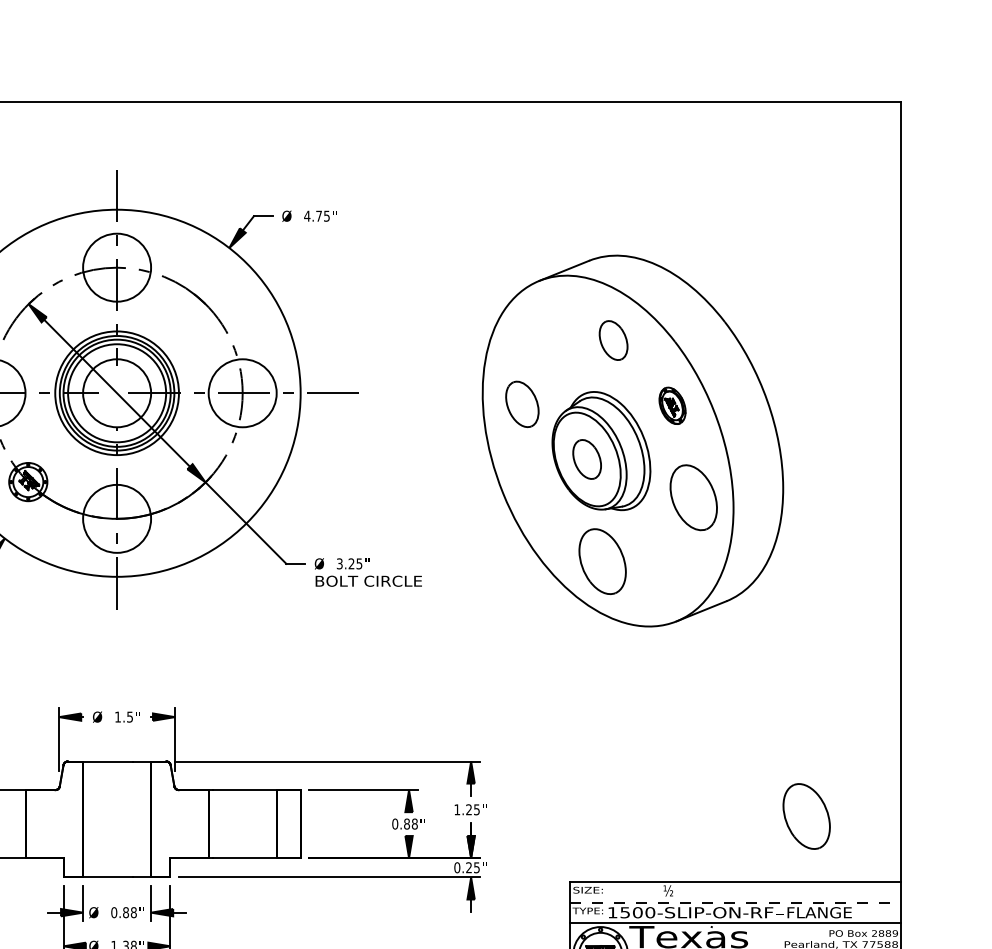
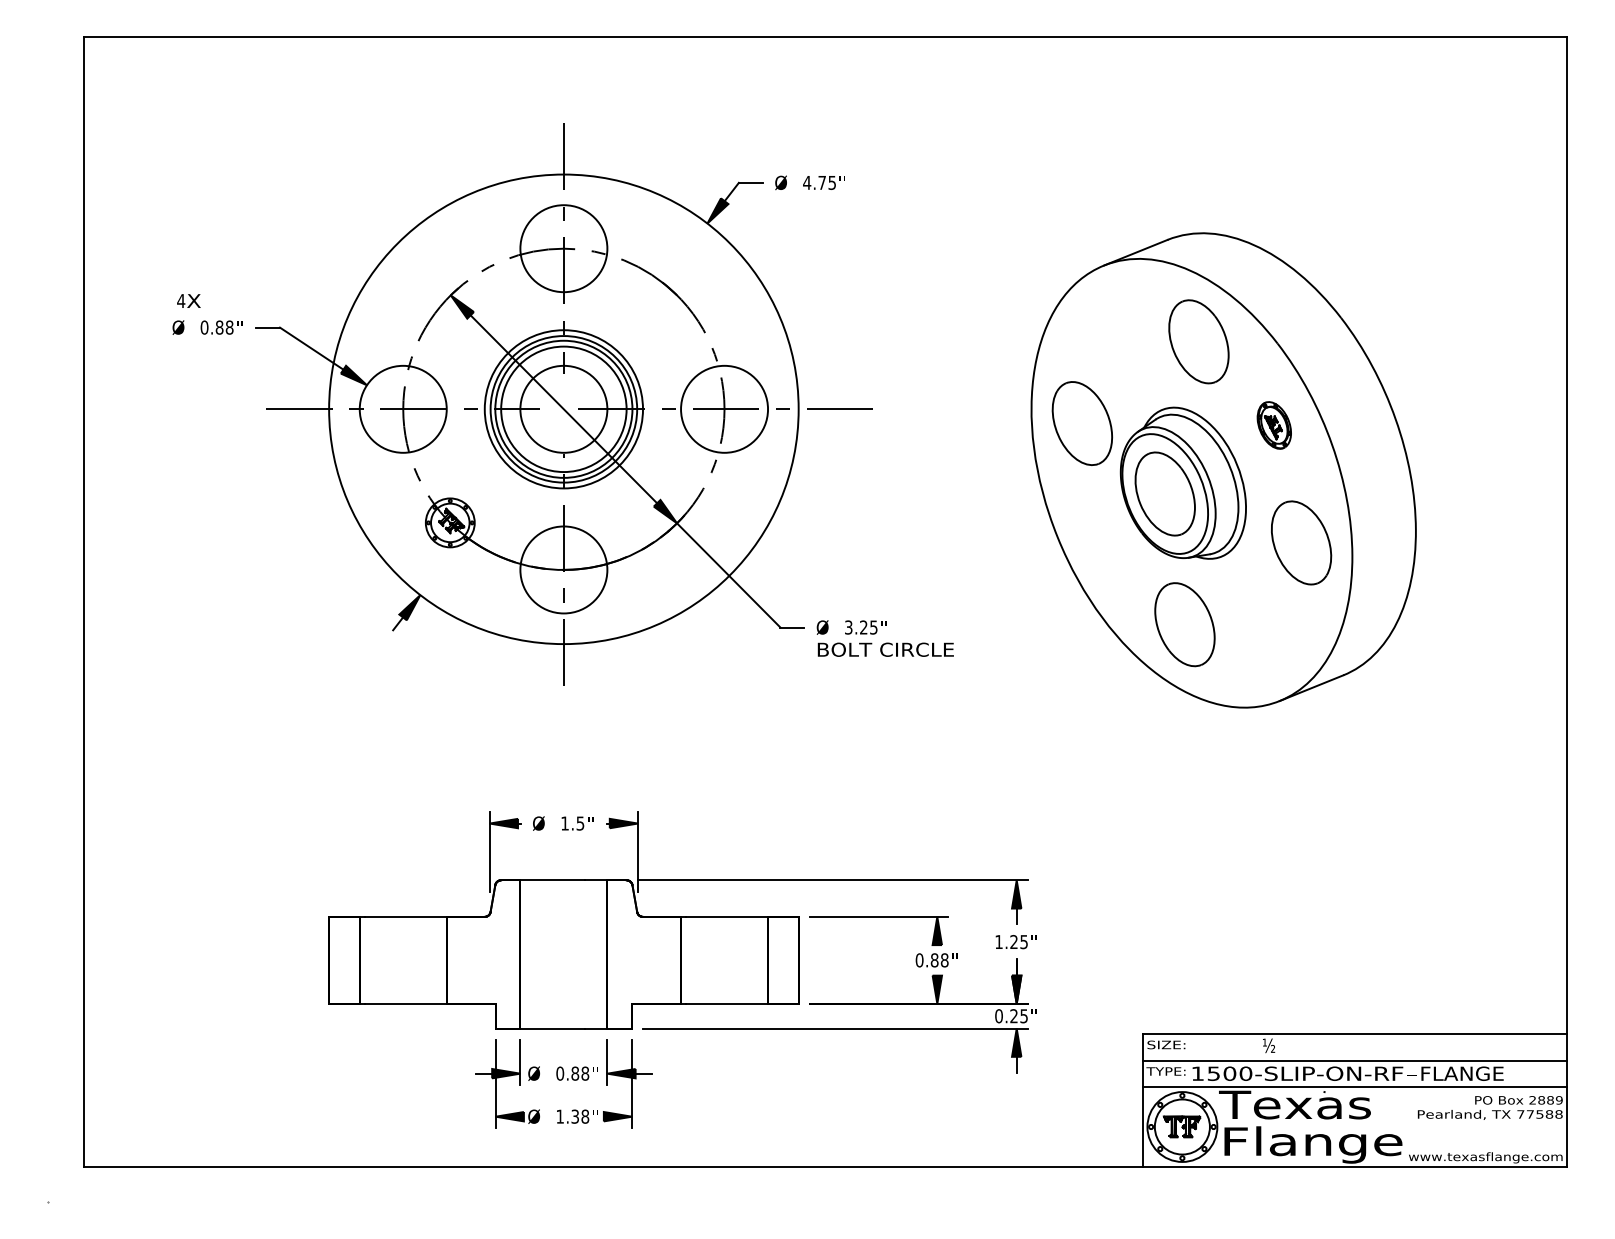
part: (613, 340) -> (1198, 341), size x1.67
part: (521, 404) -> (1081, 423), size x1.43
part: (586, 459) -> (1164, 493), size x1.67
part: (806, 816) -> (1445, 950), removed
line: (735, 902) -> (1354, 1060), dashed -> solid

